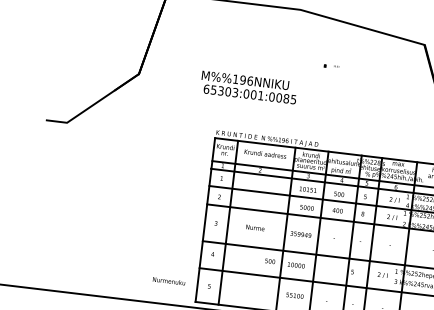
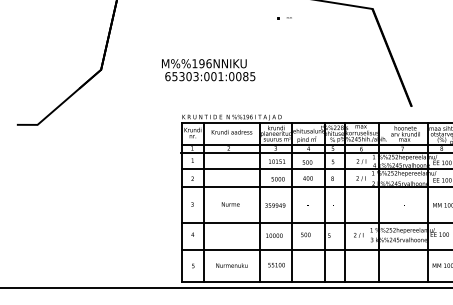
part: (331, 66) -> (284, 18), moved
text: (269, 260) -> (305, 234), moved
text: (168, 281) -> (231, 265), moved

